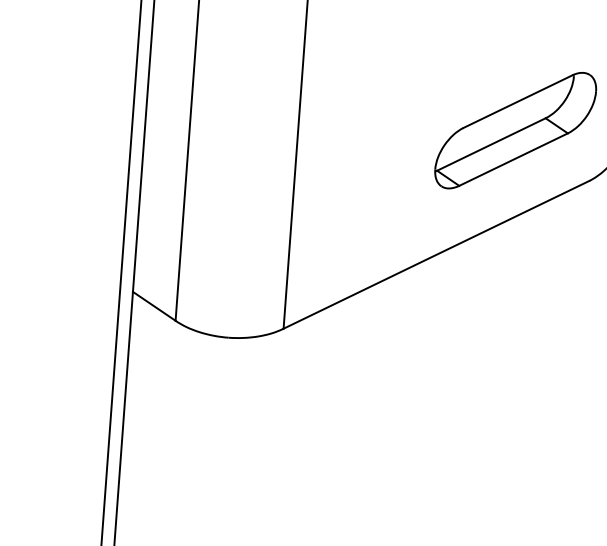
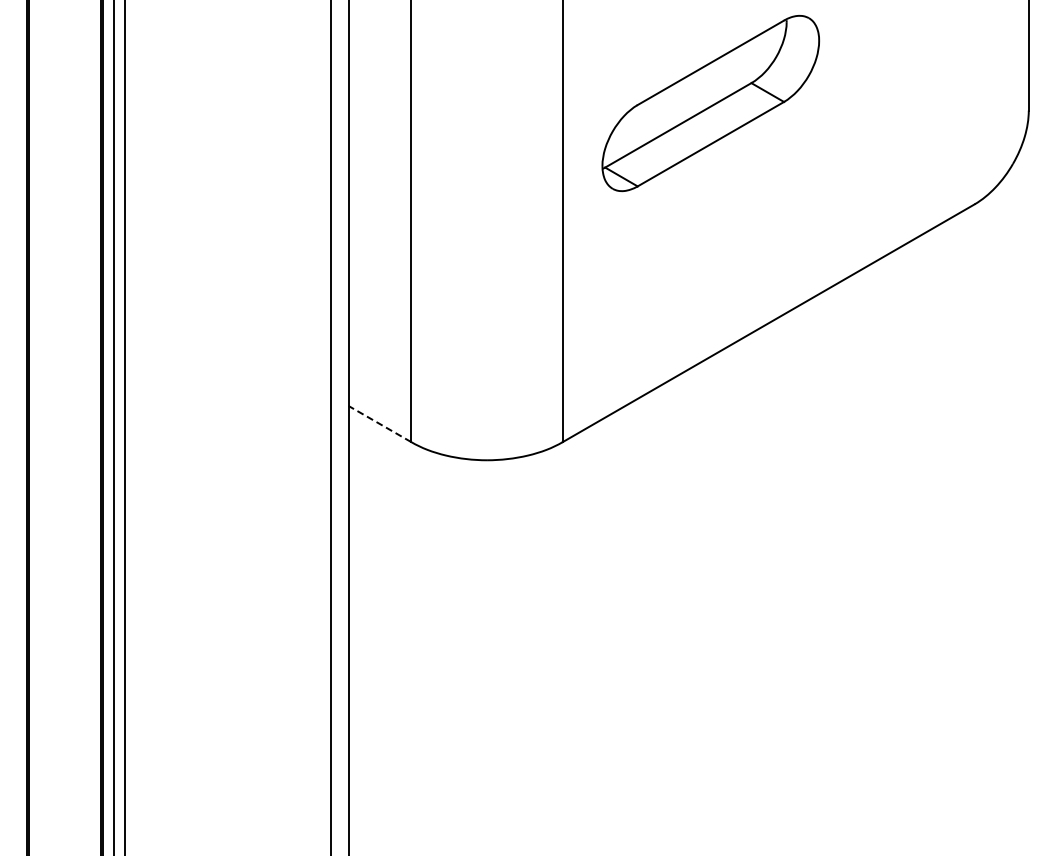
part: (515, 130) -> (710, 103), moved
line: (154, 305) -> (379, 423), solid -> dashed

